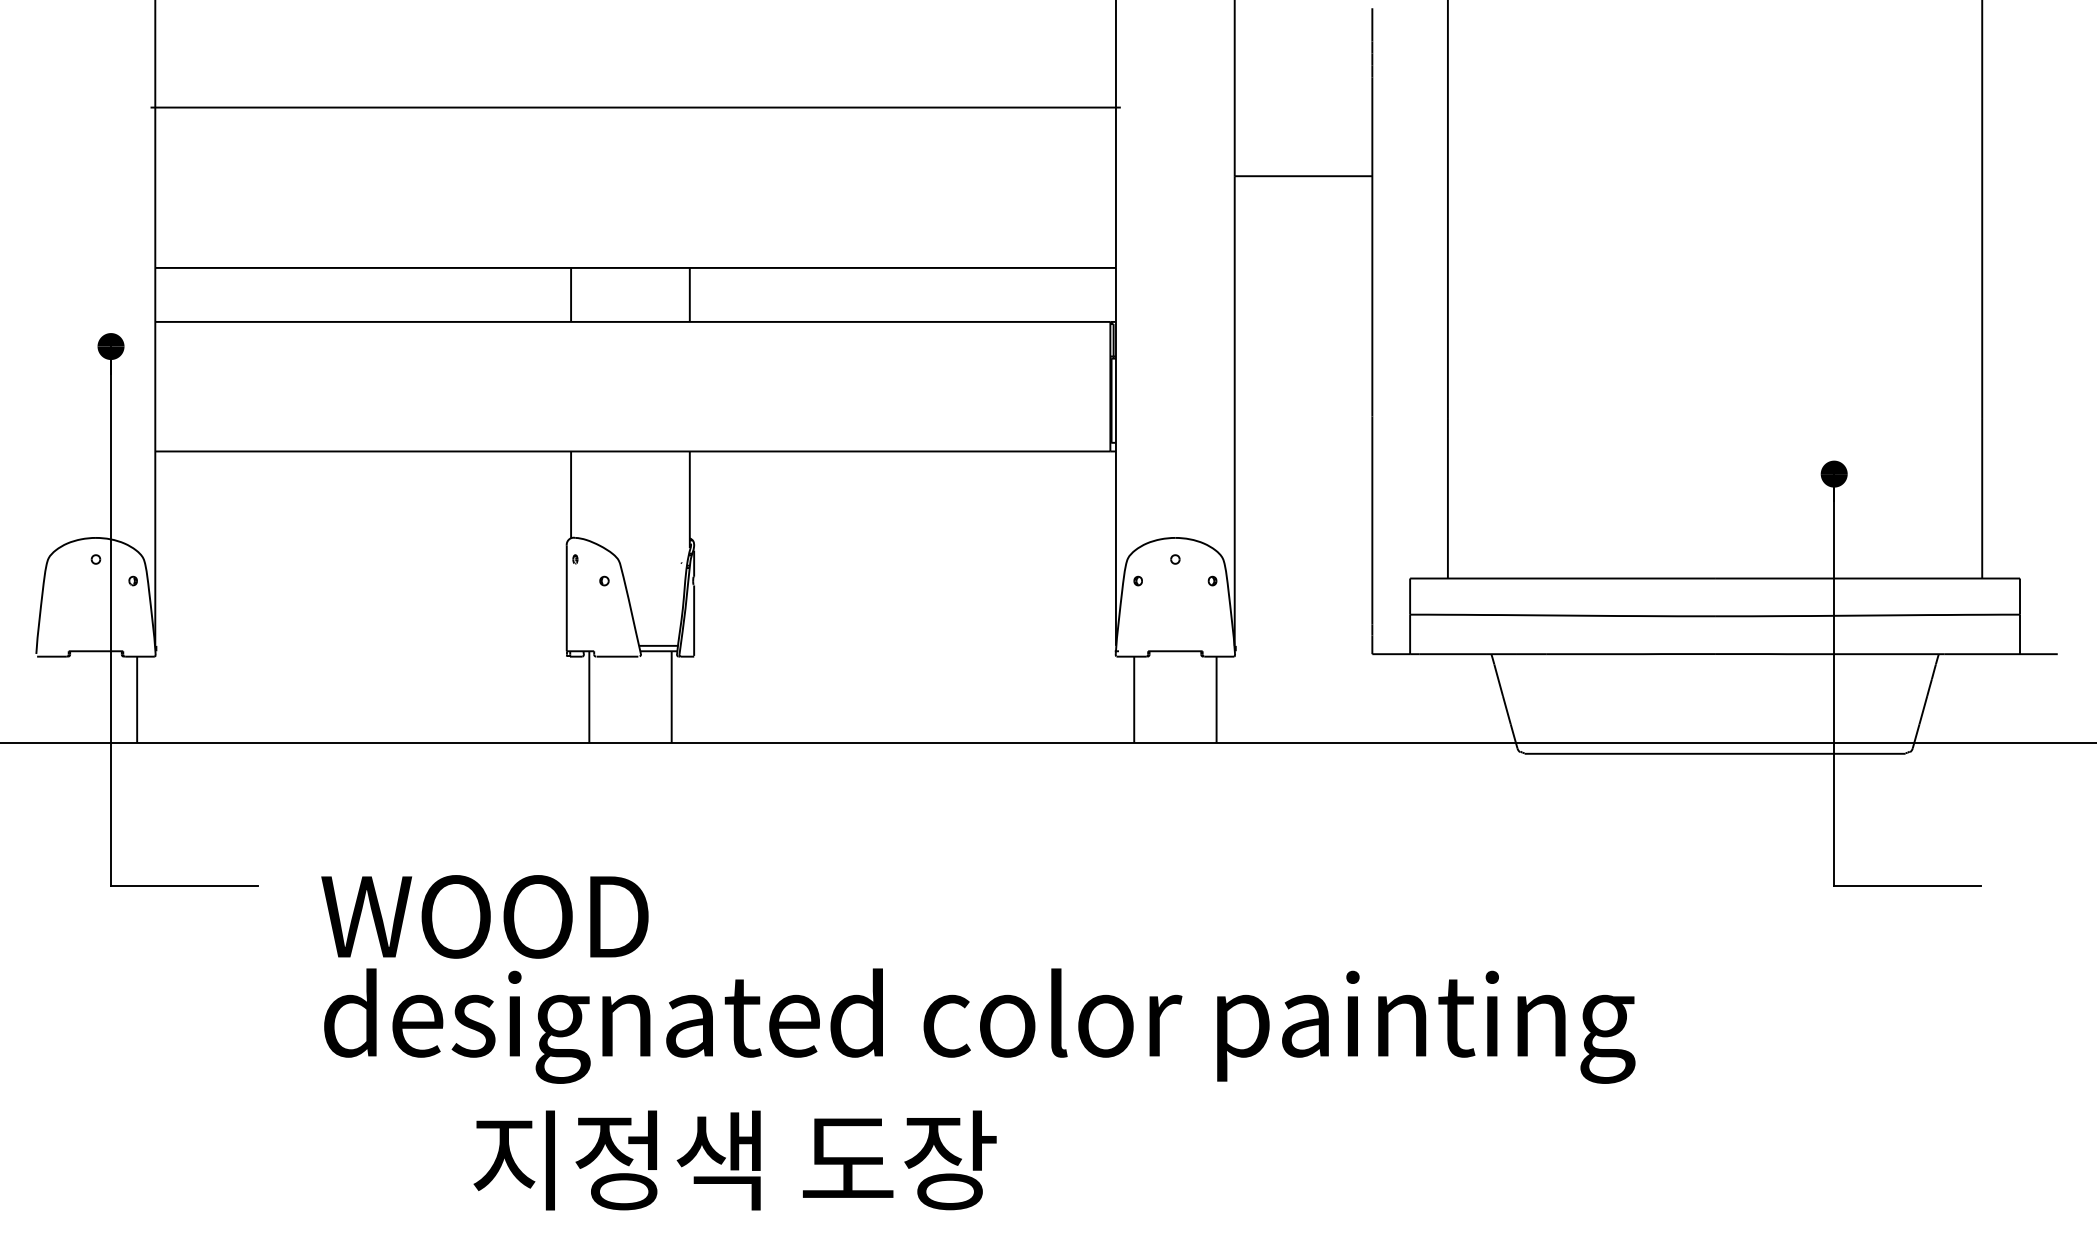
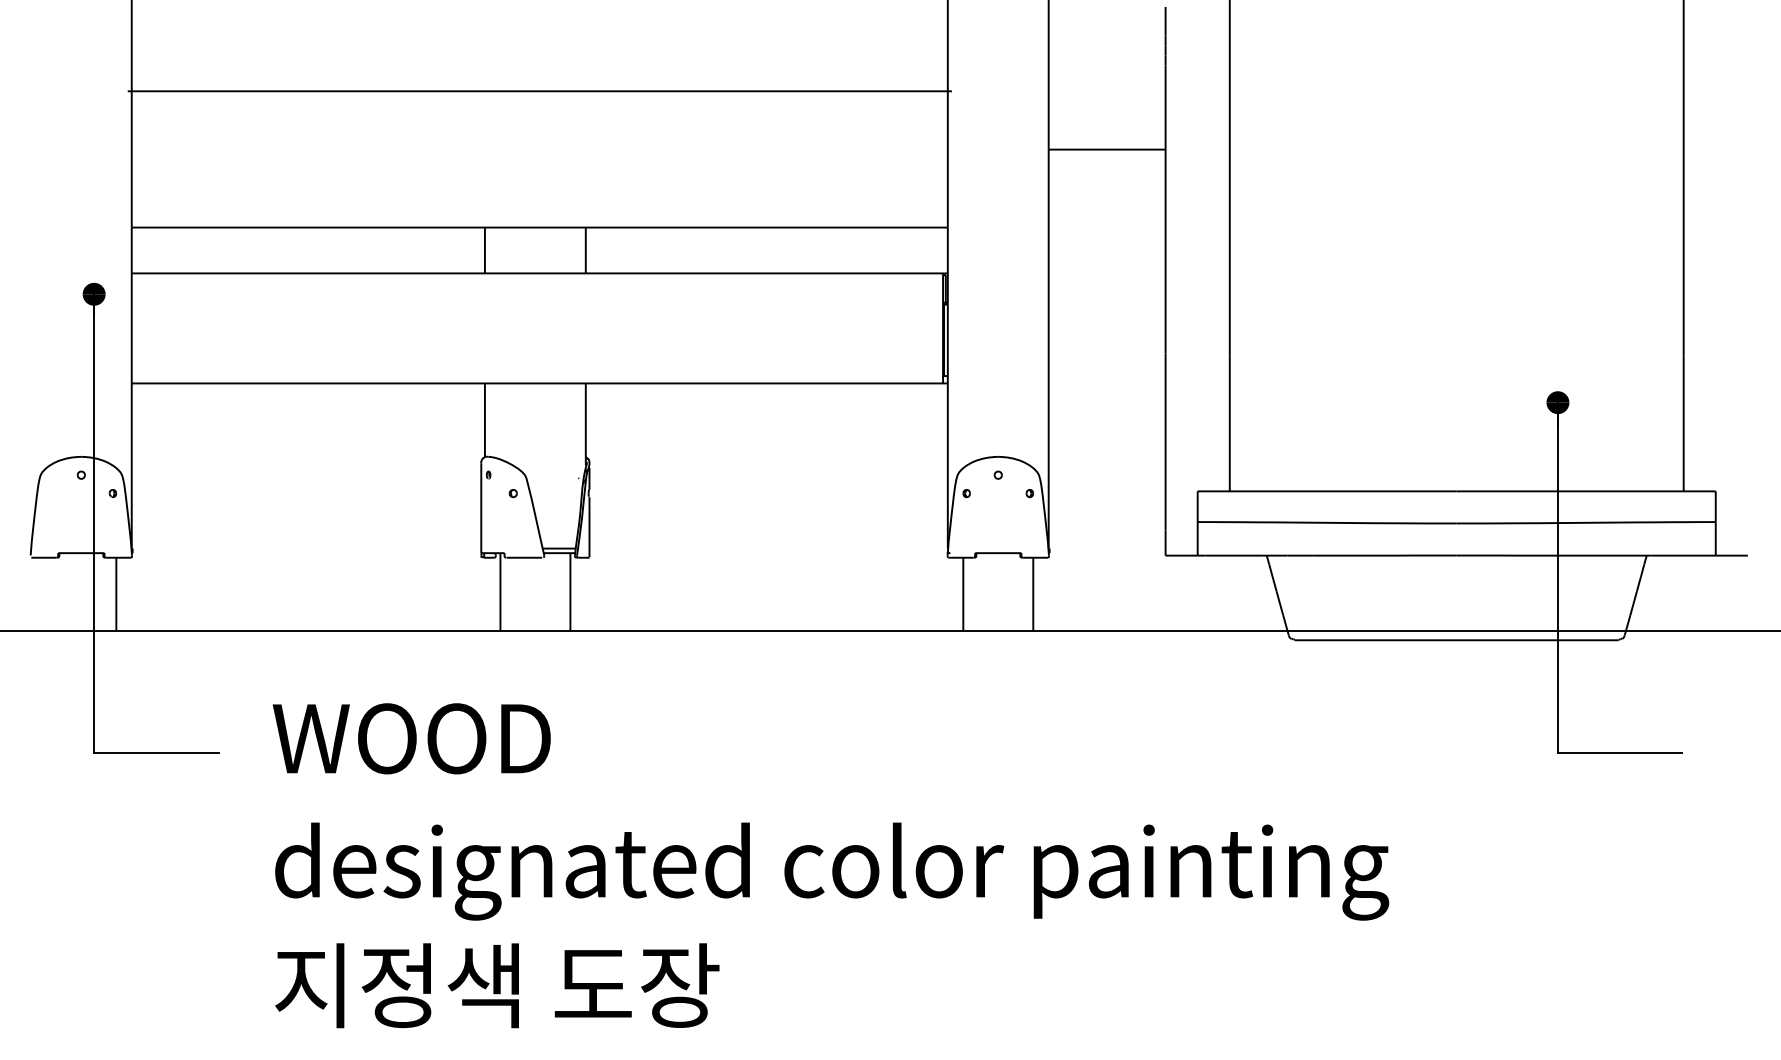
text: (484, 916) -> (411, 738), moved
text: (735, 1160) -> (497, 985), moved

